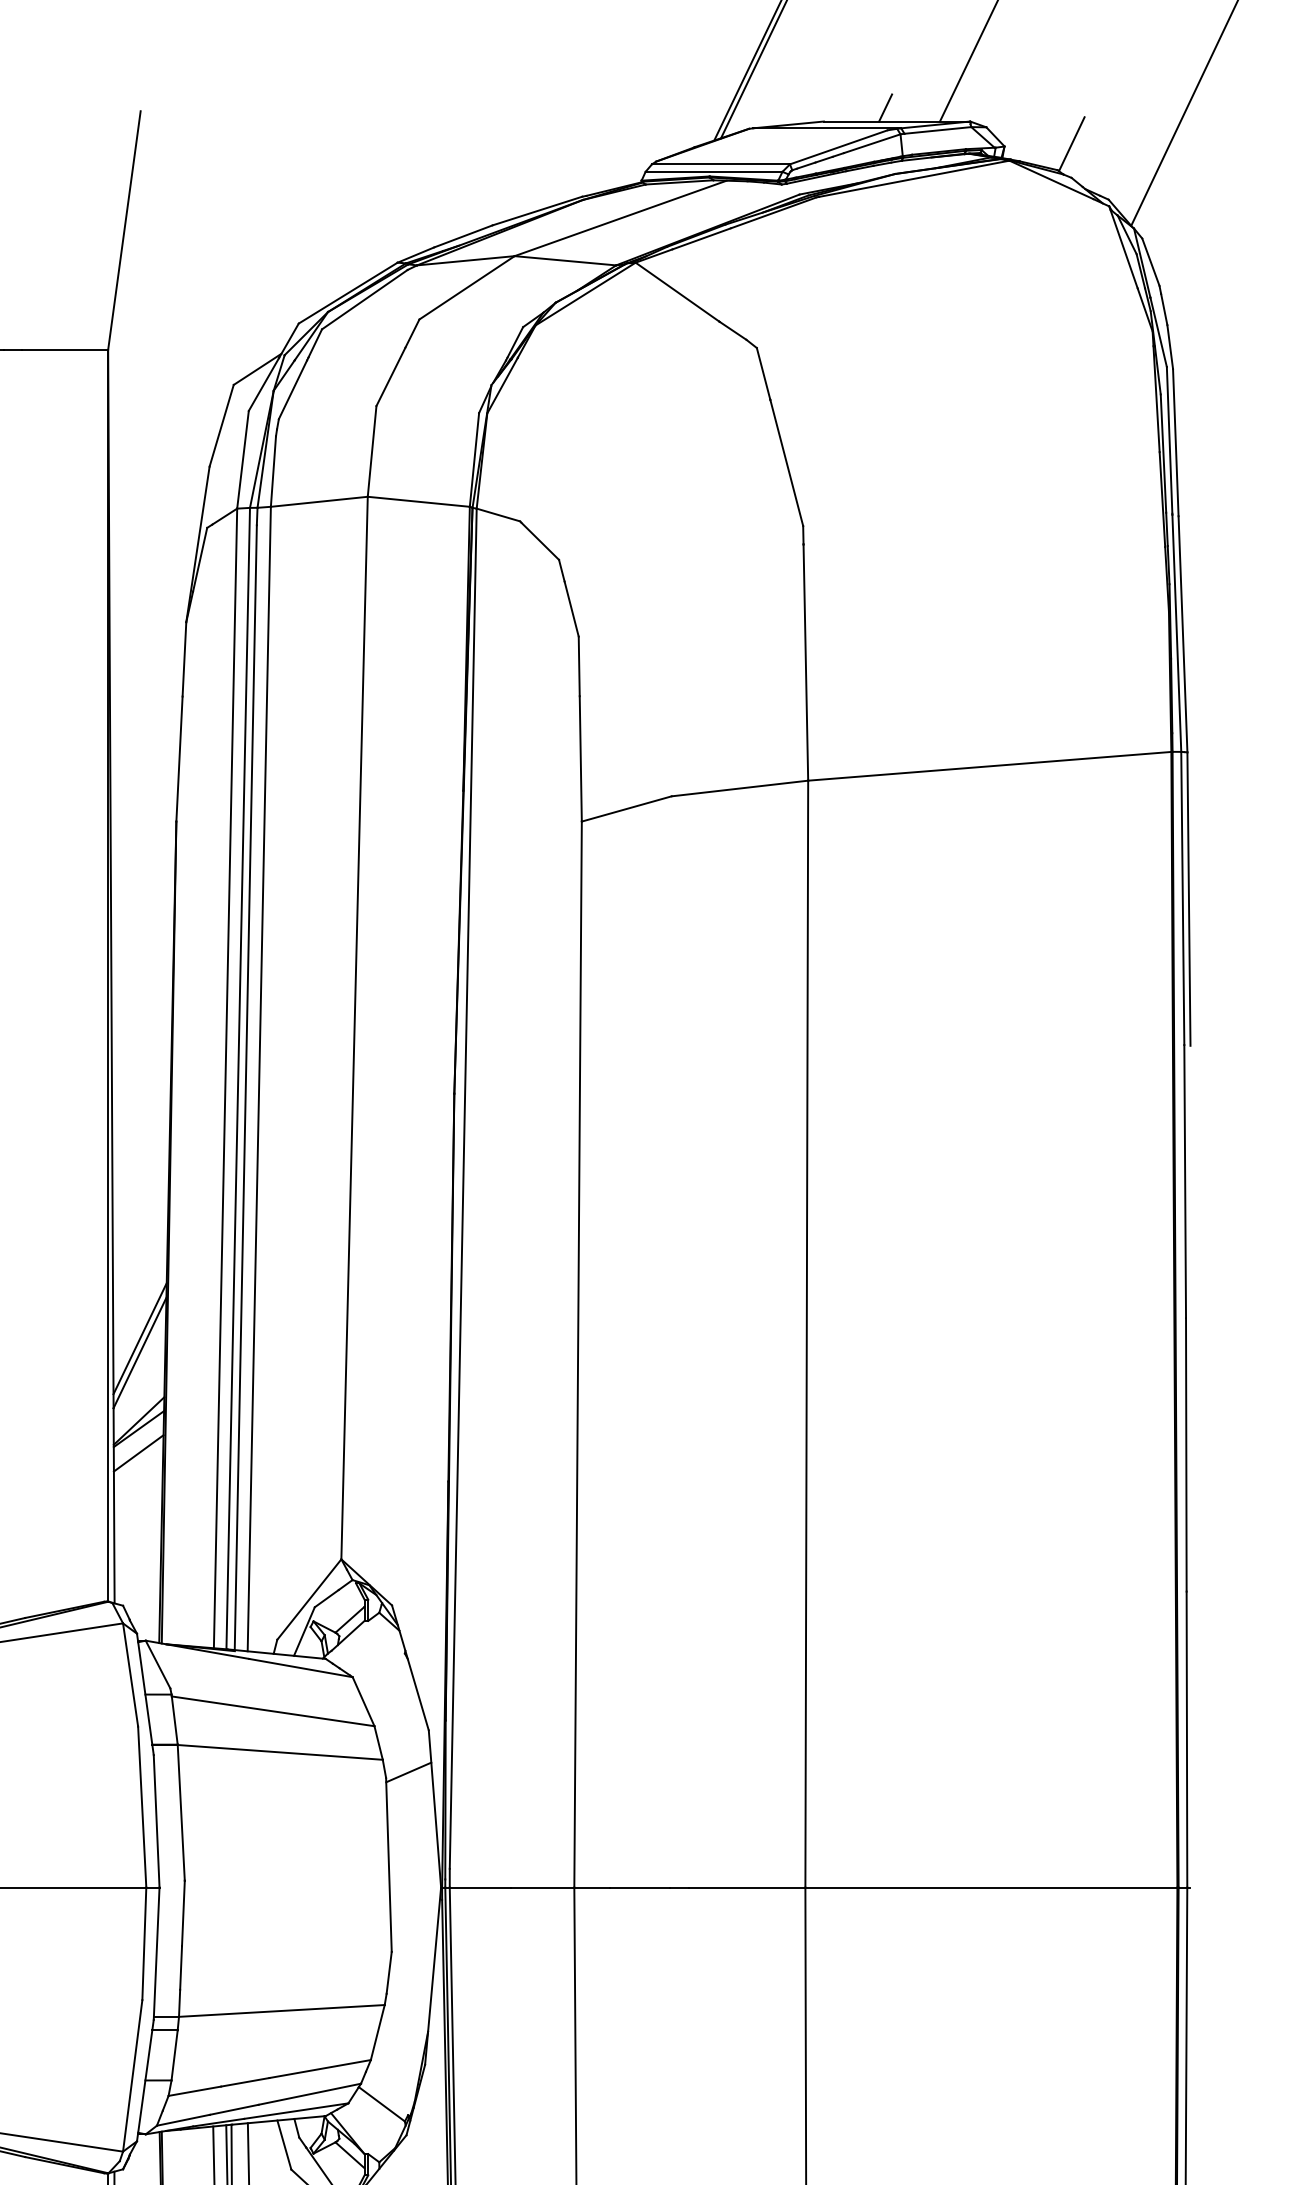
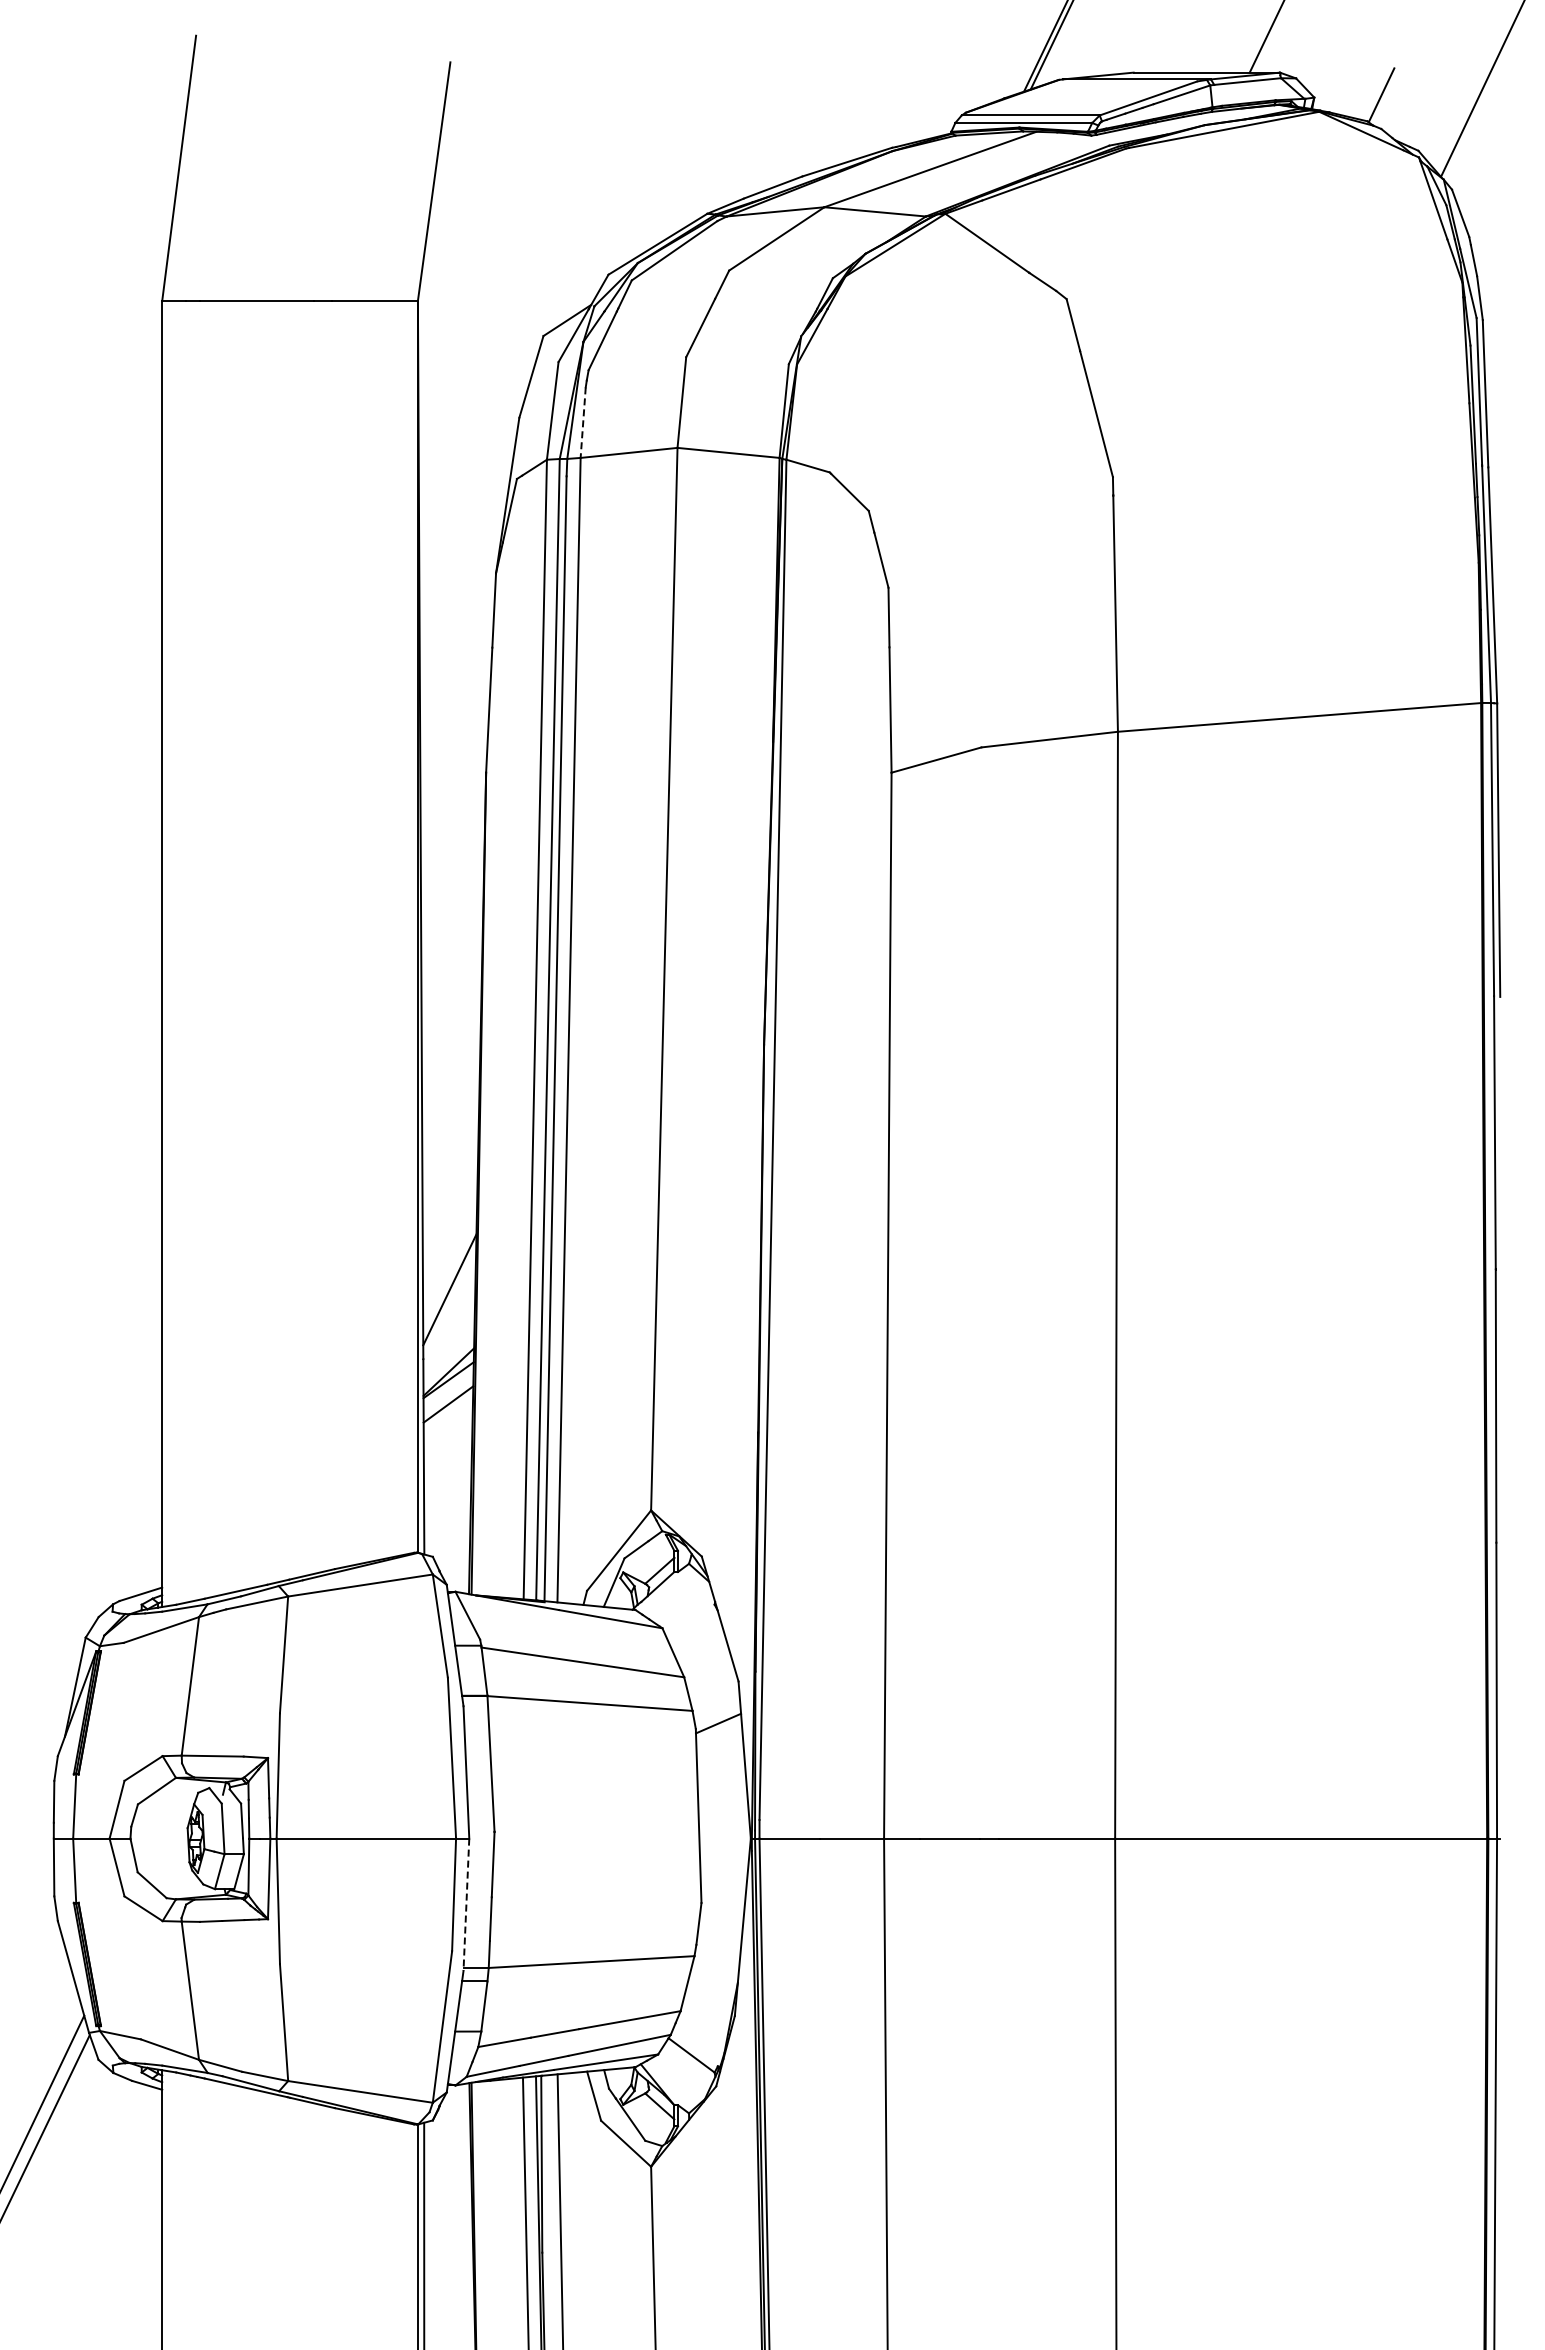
line: (884, 107) -> (1194, 58), removed
line: (273, 472) -> (583, 423), solid -> dashed
line: (139, 1352) -> (449, 1303), removed
line: (156, 1954) -> (466, 1905), solid -> dashed

